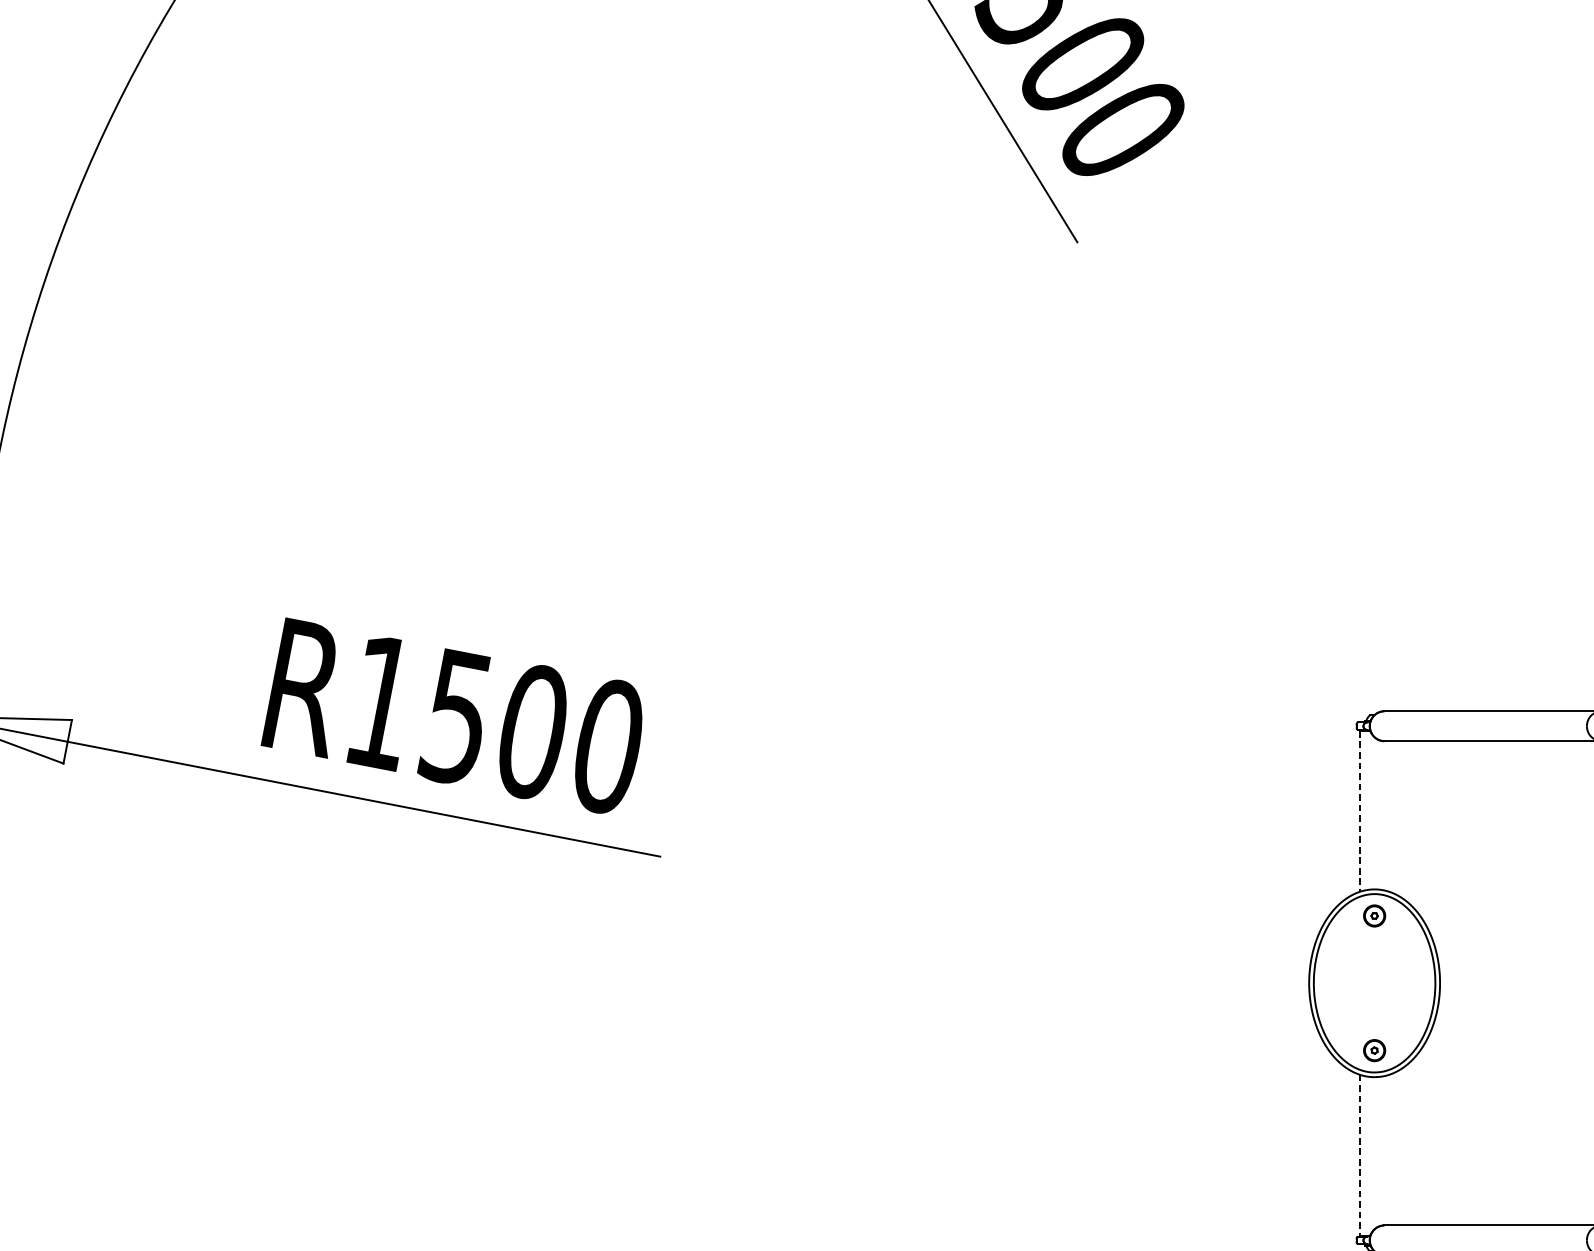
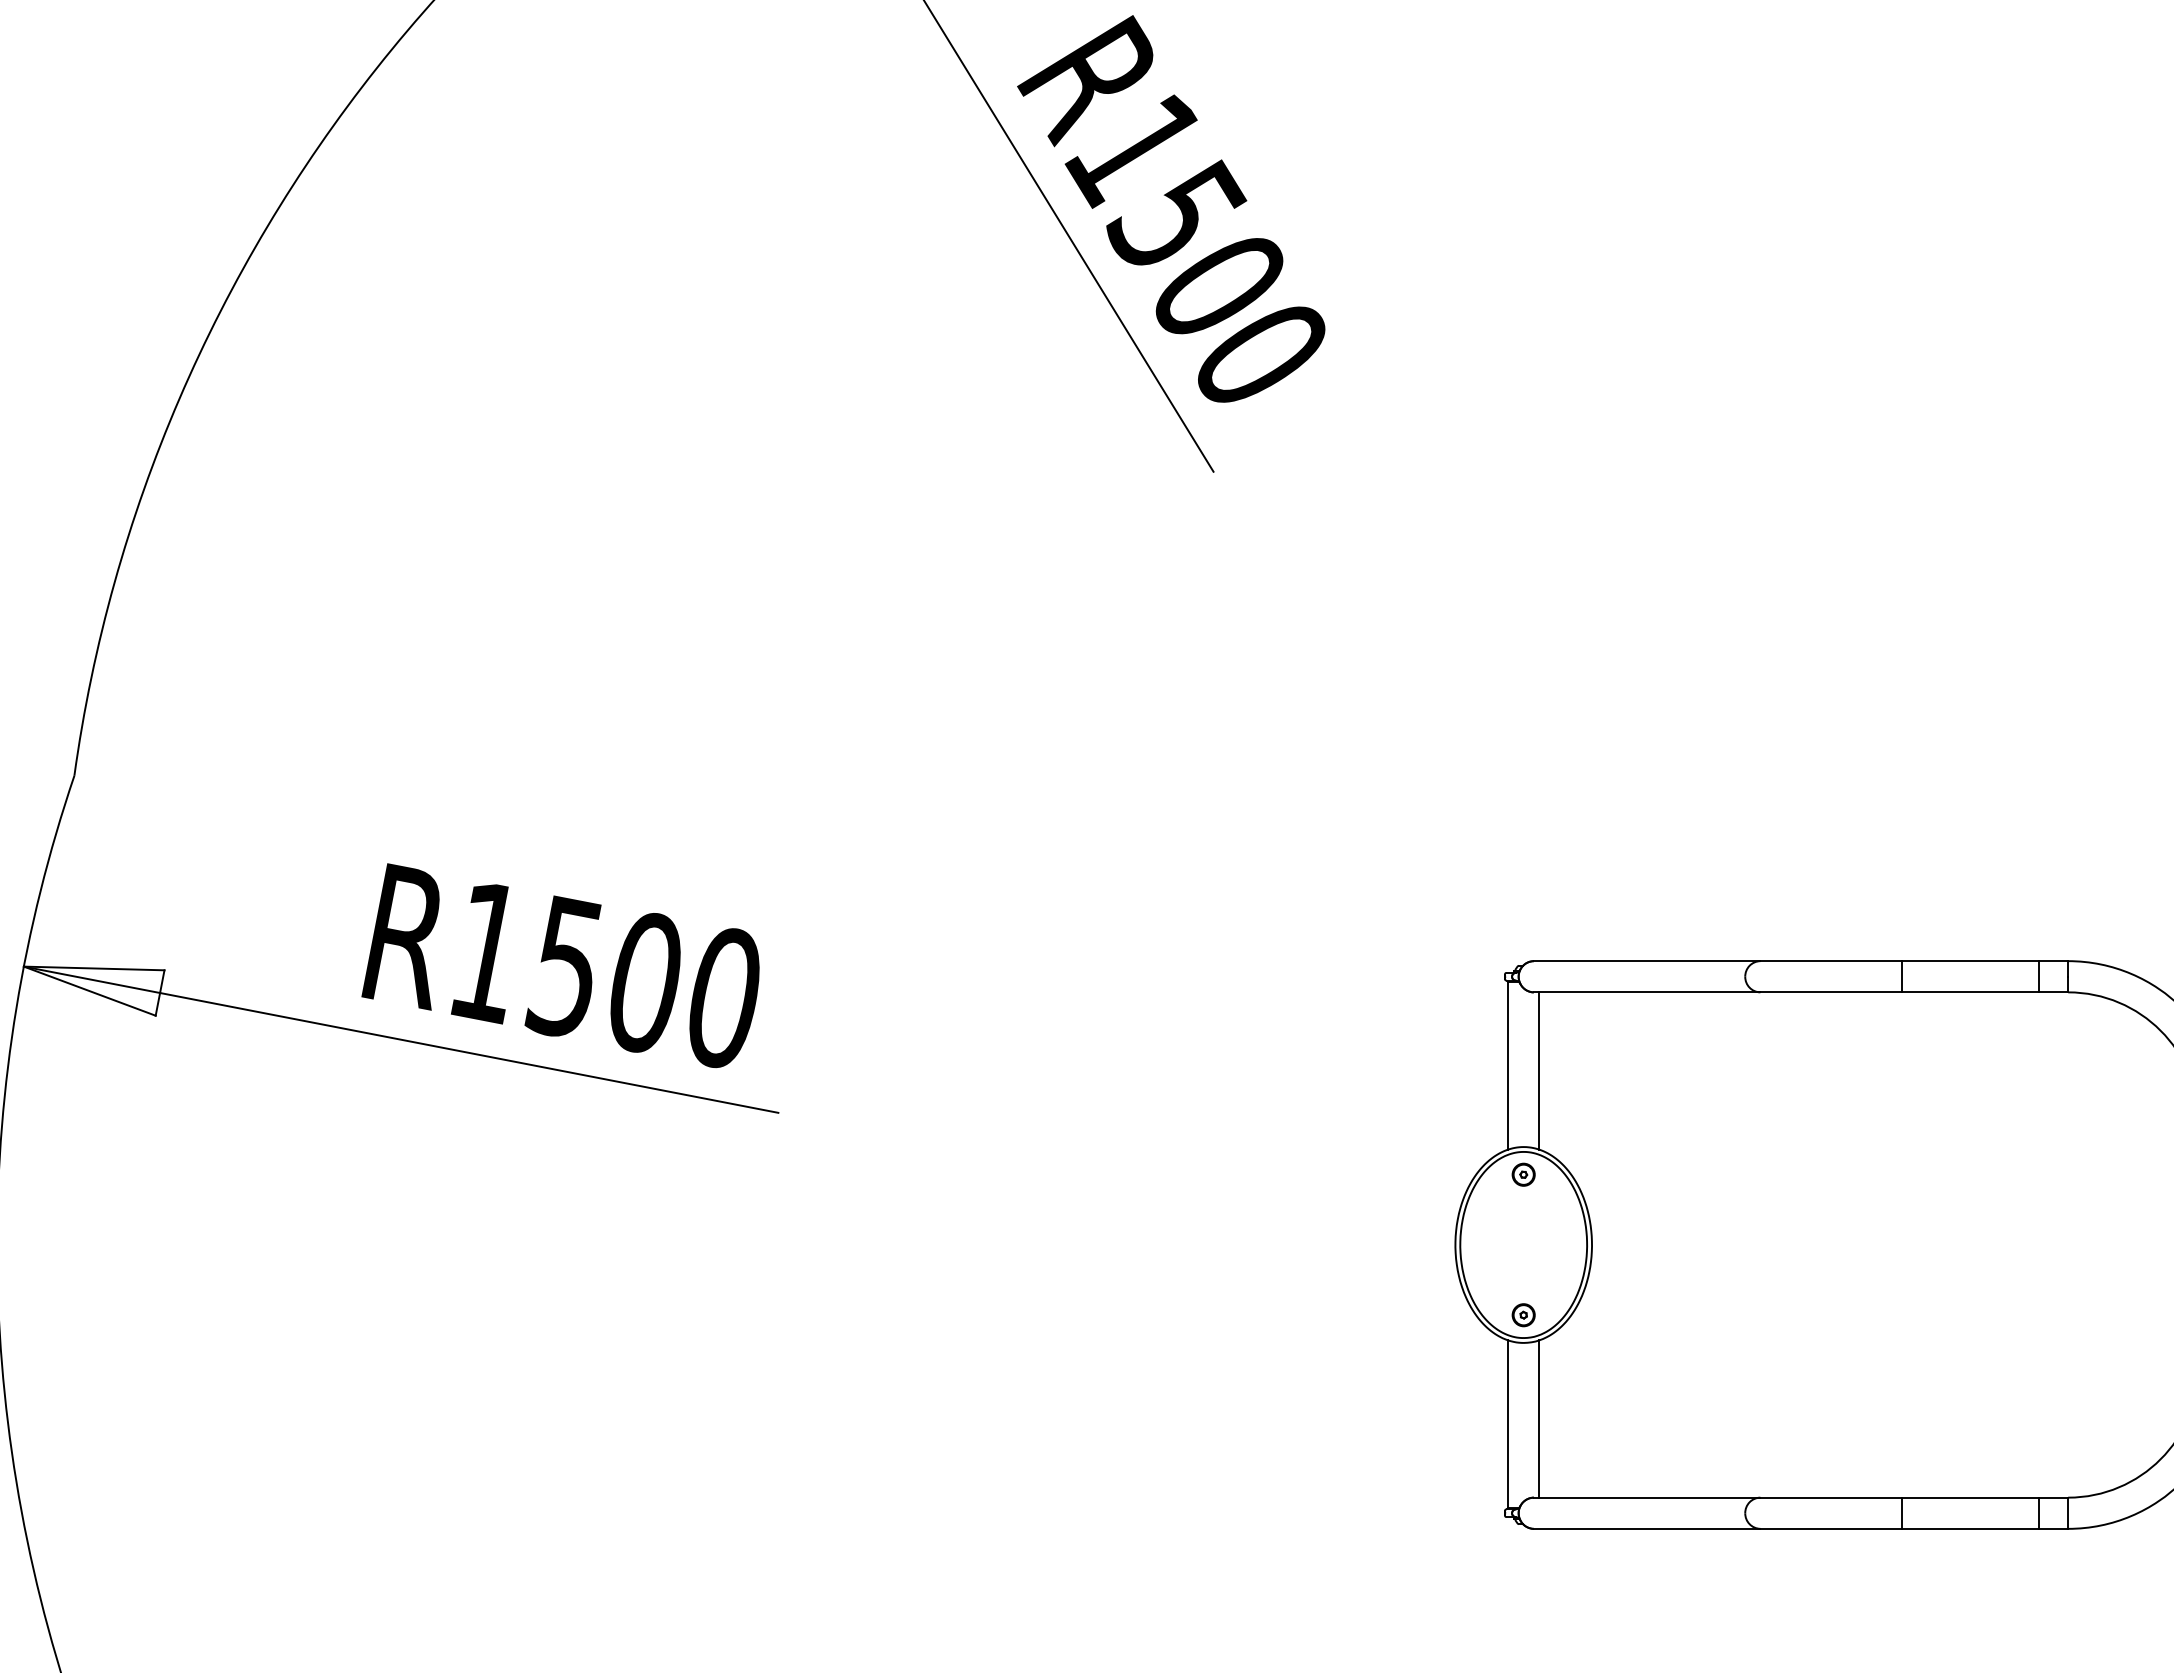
line: (1360, 812) -> (1508, 1066), dashed -> solid
line: (1389, 816) -> (1539, 1070), added
line: (1389, 1149) -> (1539, 1418), added
line: (1360, 1155) -> (1508, 1424), dashed -> solid

